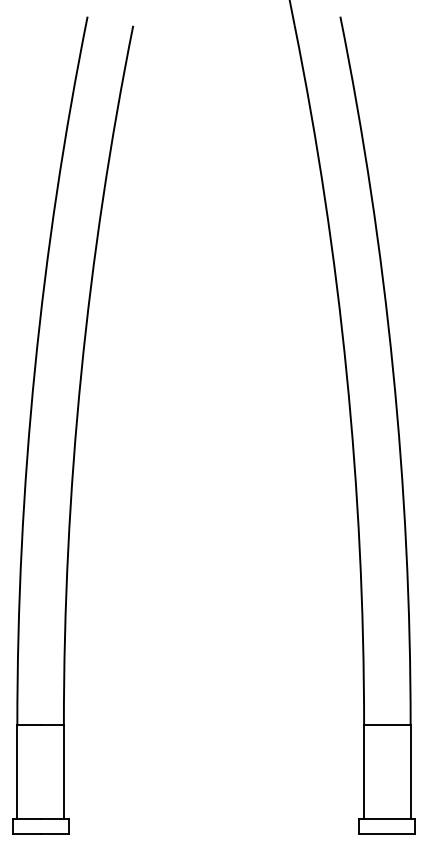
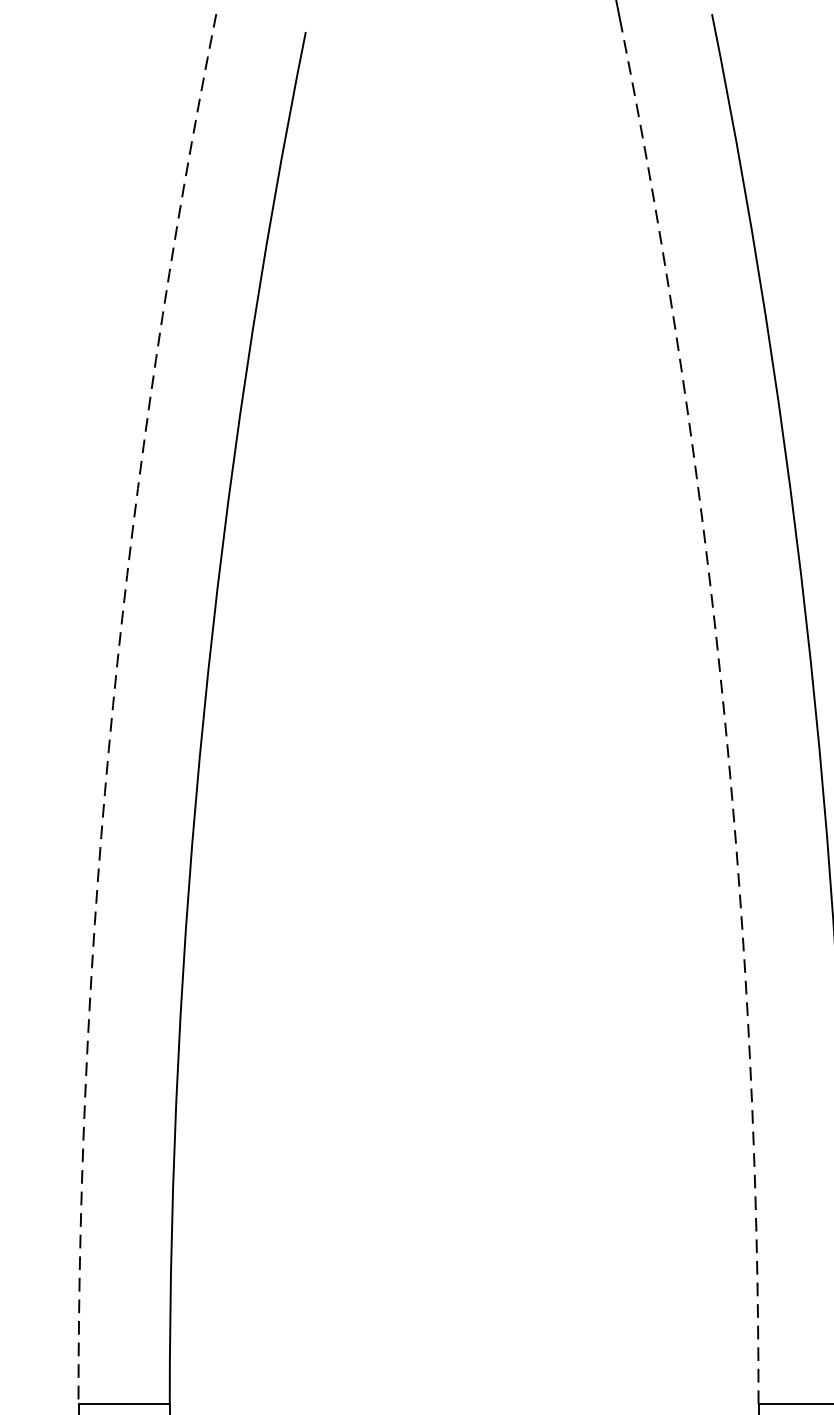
arc: (34, 369) -> (112, 706), solid -> dashed
arc: (346, 373) -> (724, 713), solid -> dashed

